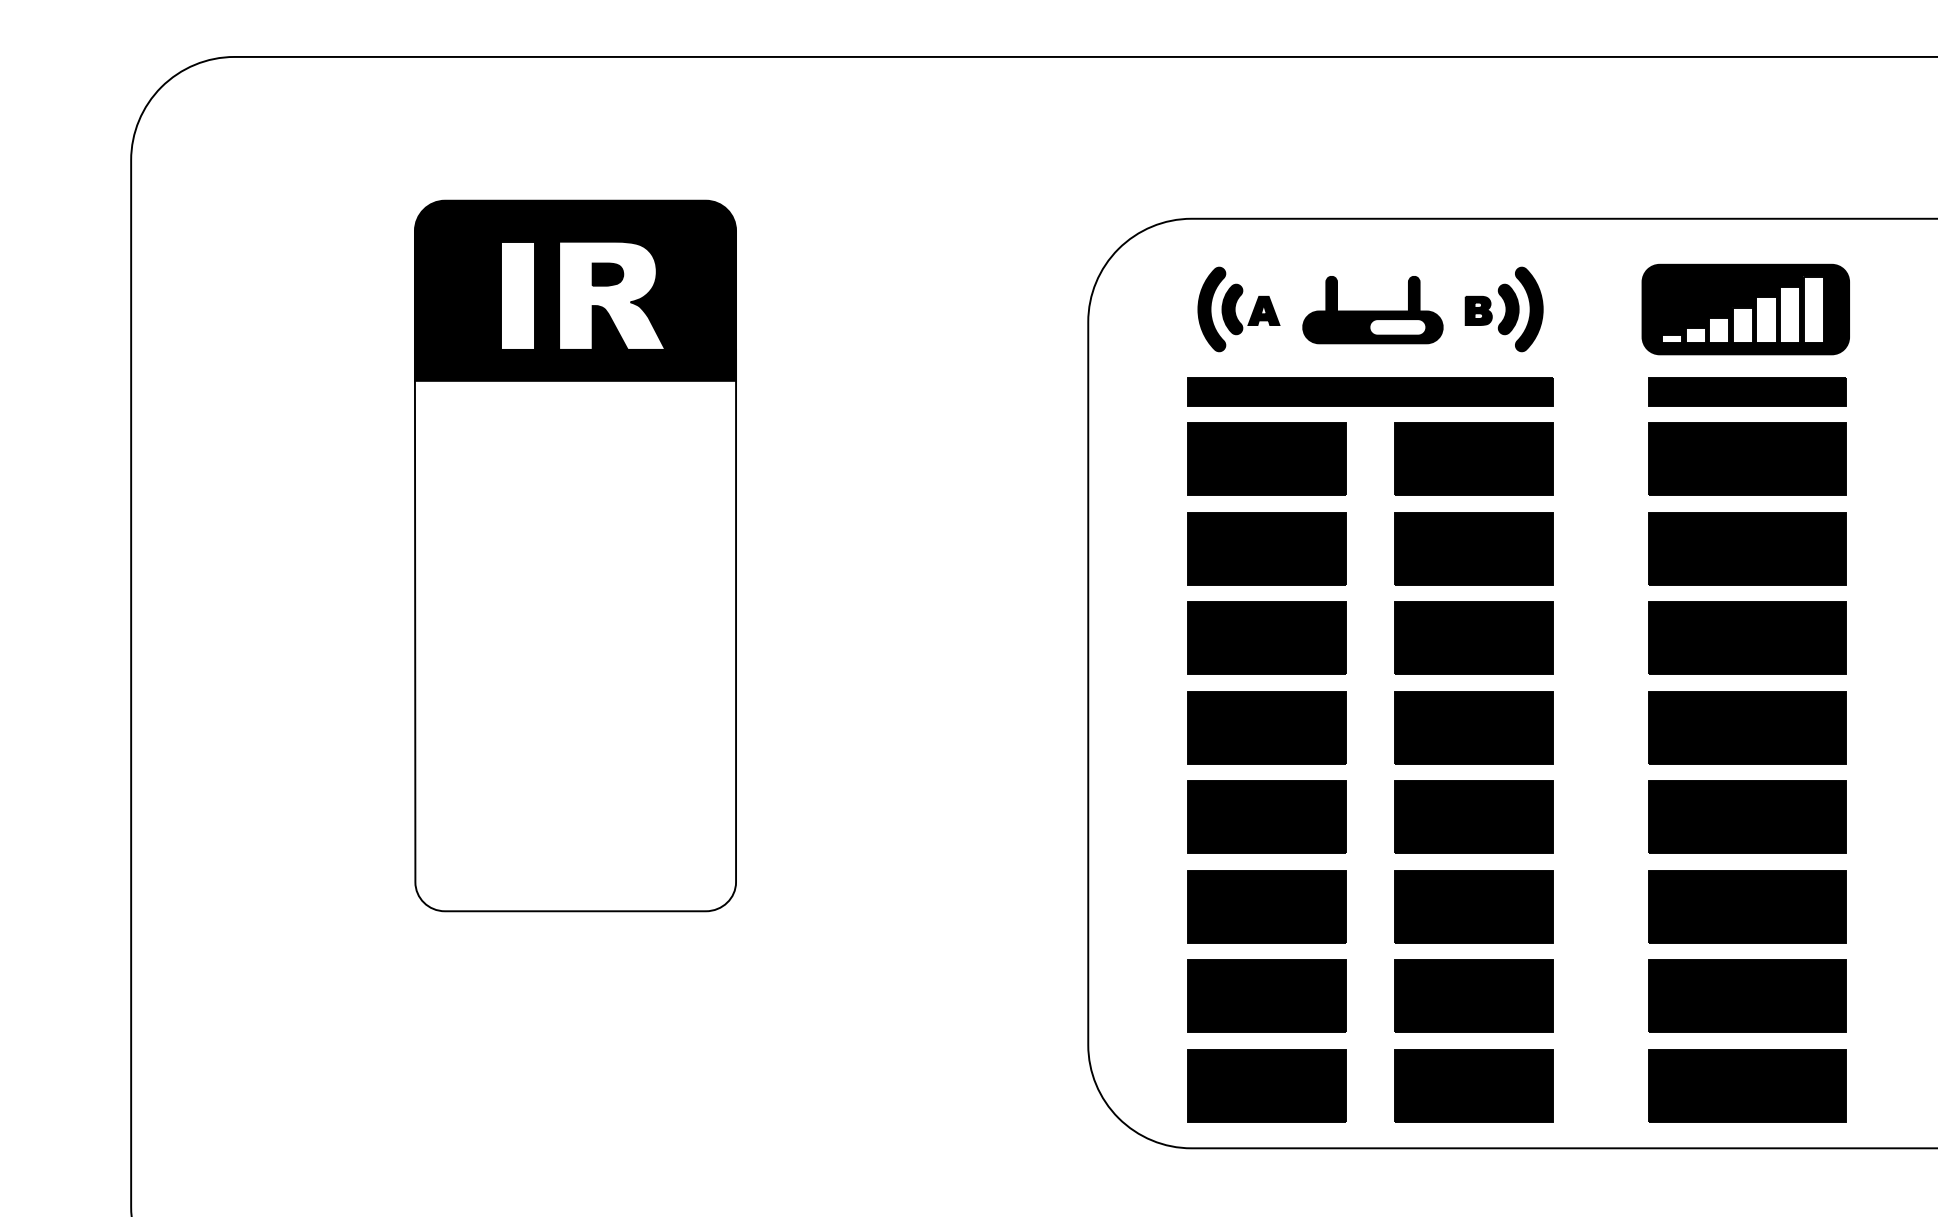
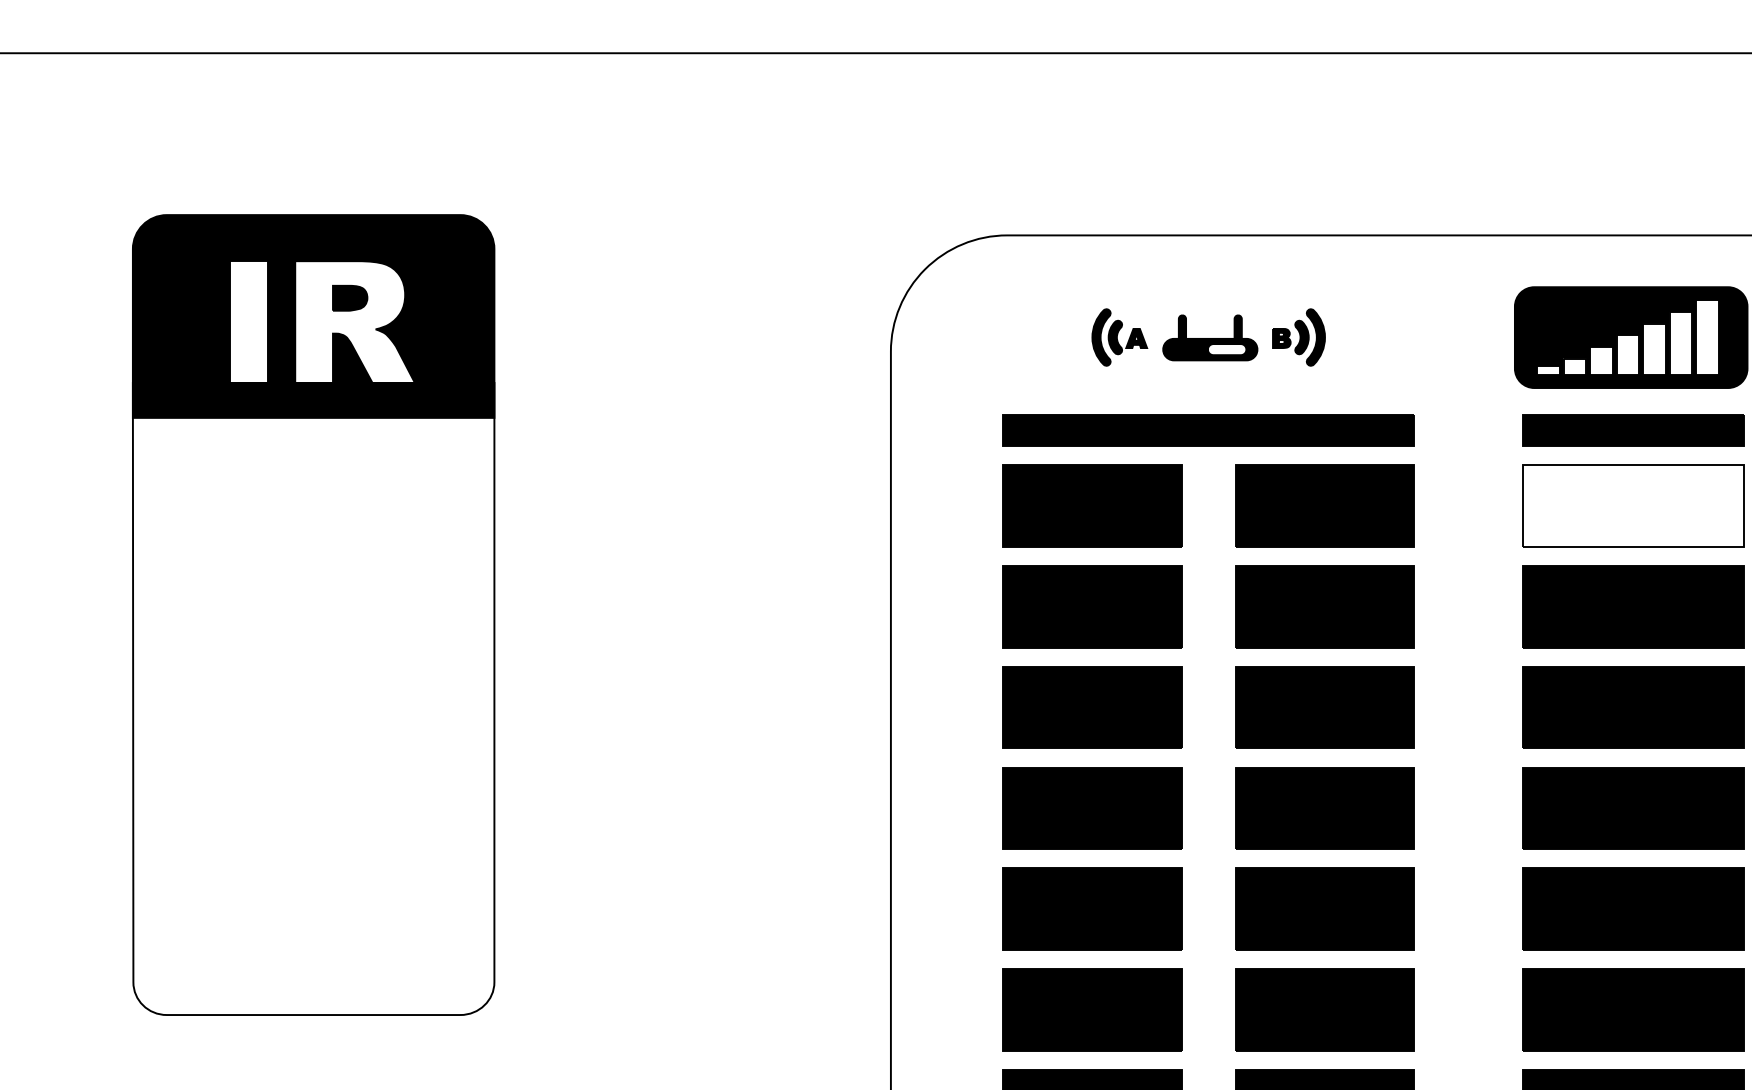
part: (1370, 309) -> (1208, 337), size x0.6
fill: (1747, 459) -> (1633, 506), removed

